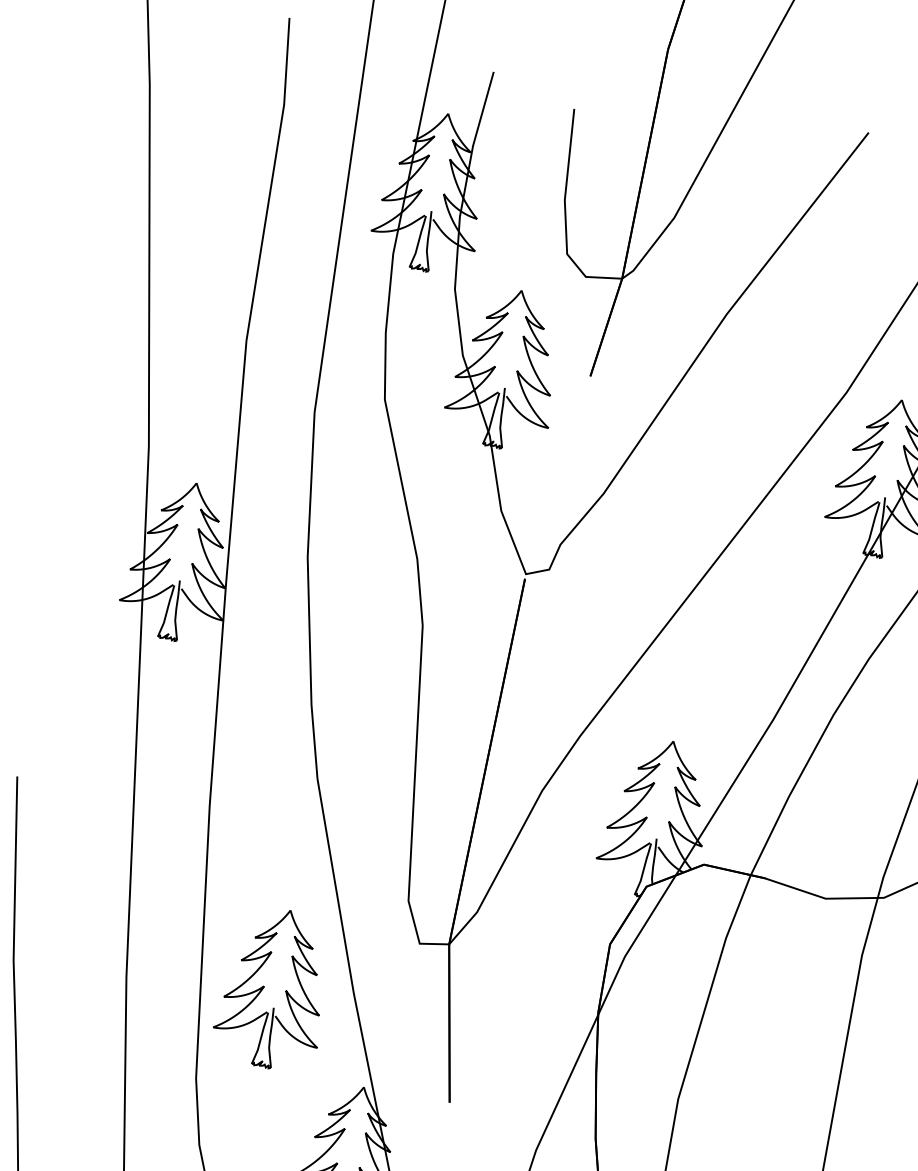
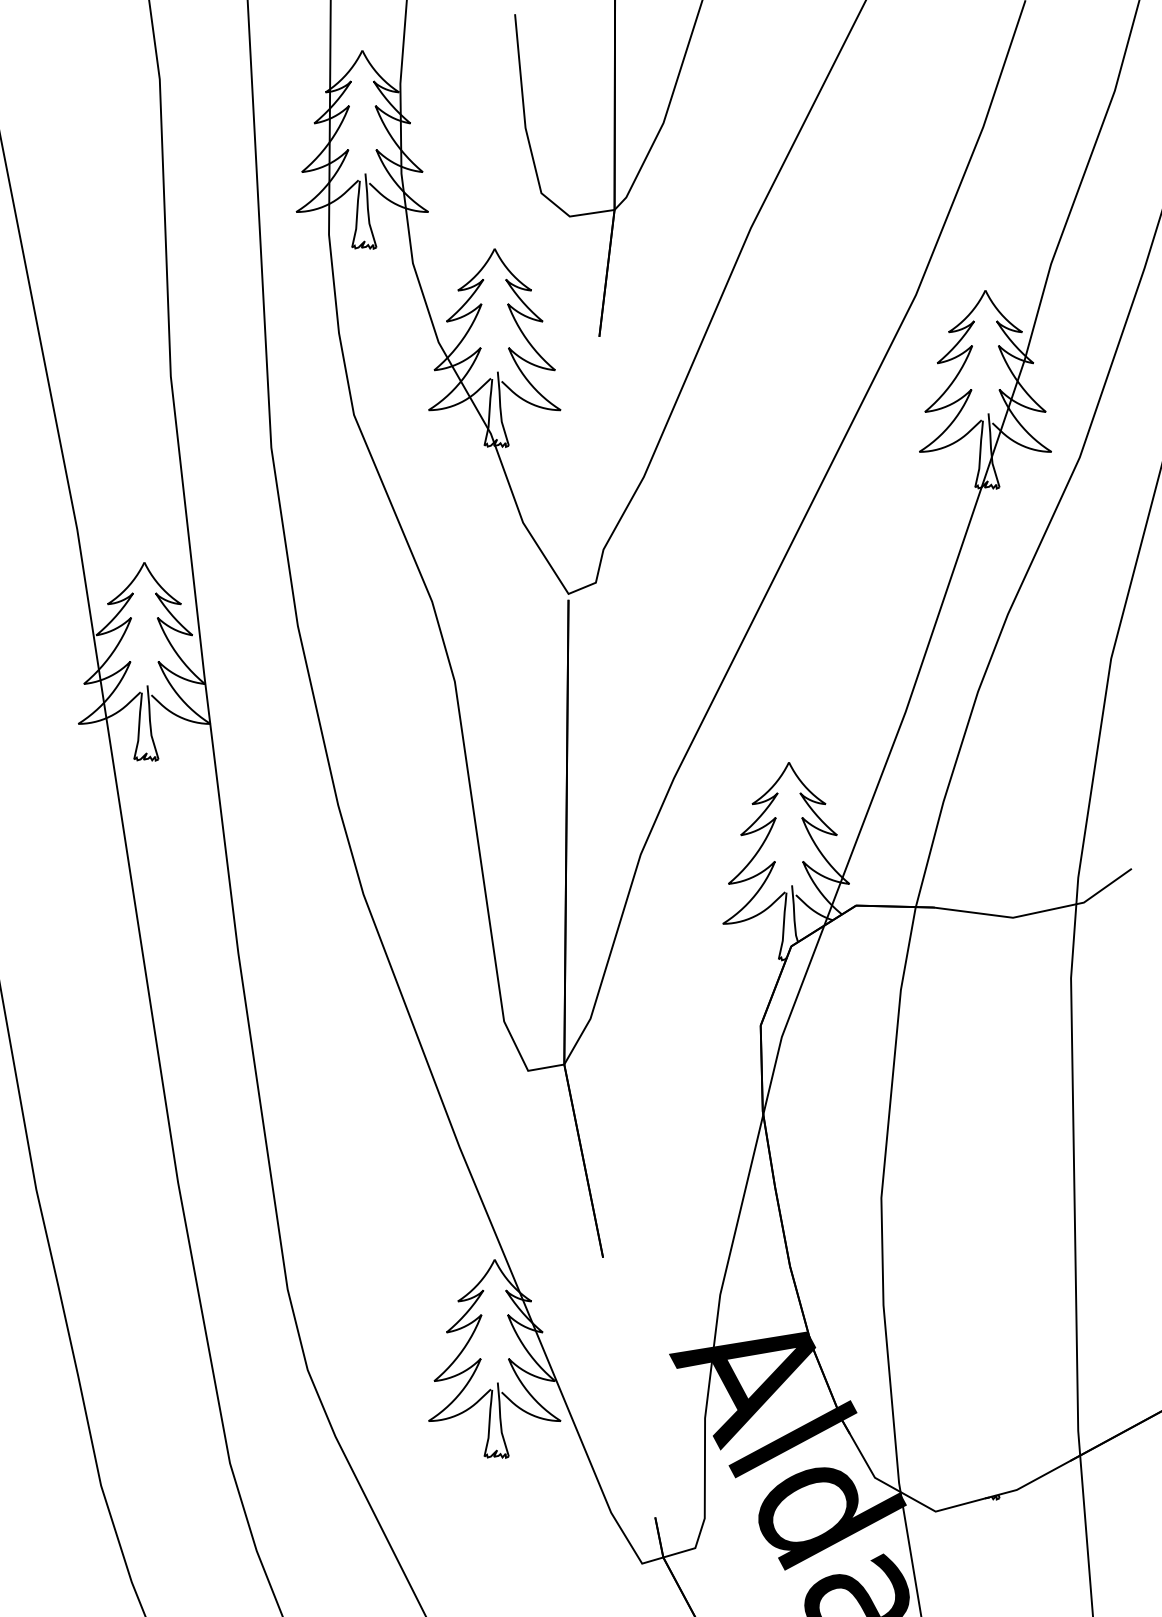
part: (264, 987) -> (349, 1161), removed

